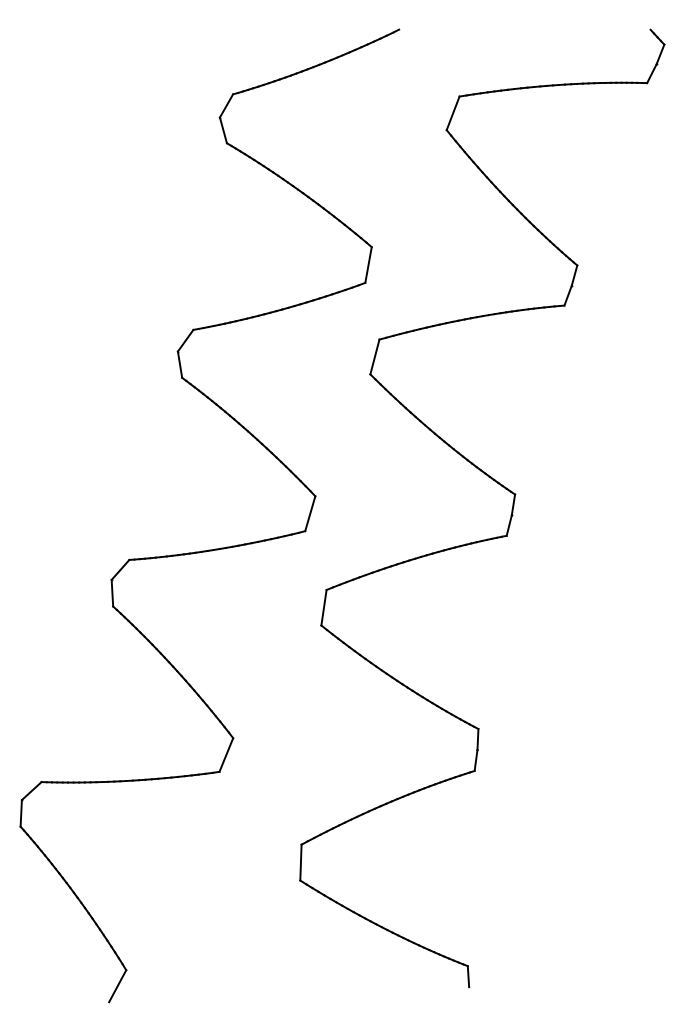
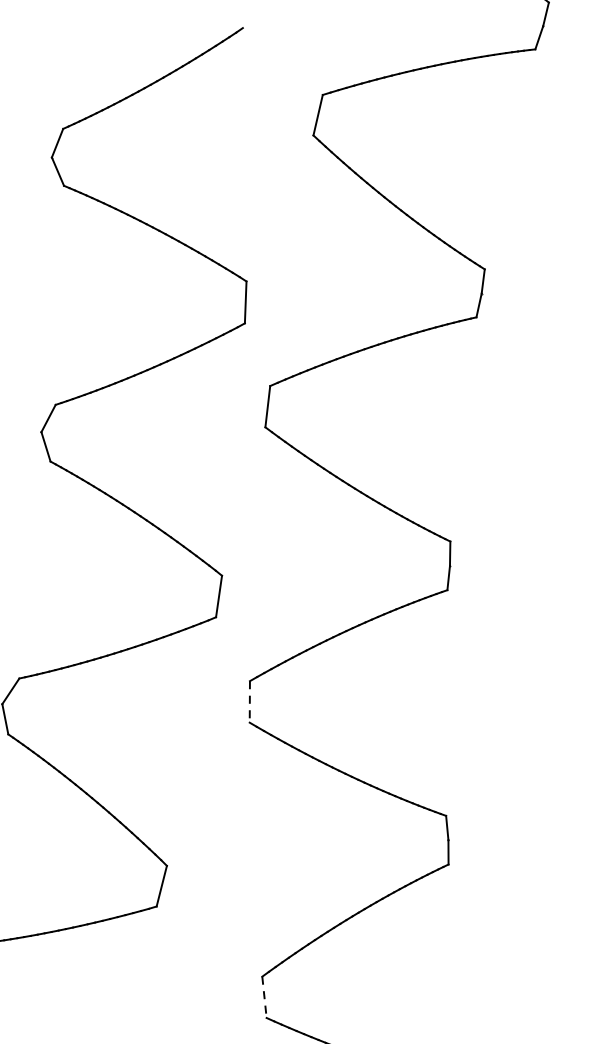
line: (323, 607) -> (249, 701), solid -> dashed
line: (300, 862) -> (263, 997), solid -> dashed

